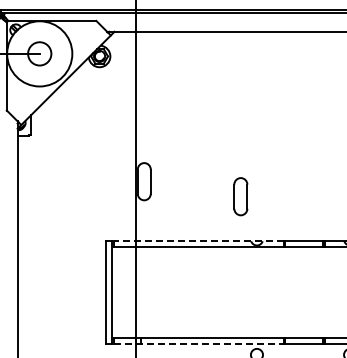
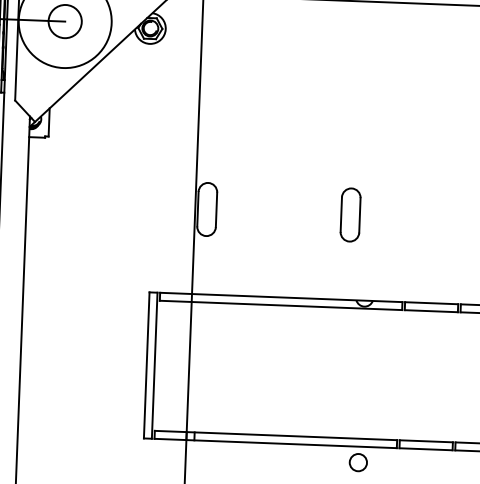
part: (240, 196) -> (350, 214), moved
line: (198, 241) -> (281, 297), dashed -> solid
line: (198, 343) -> (275, 443), dashed -> solid

